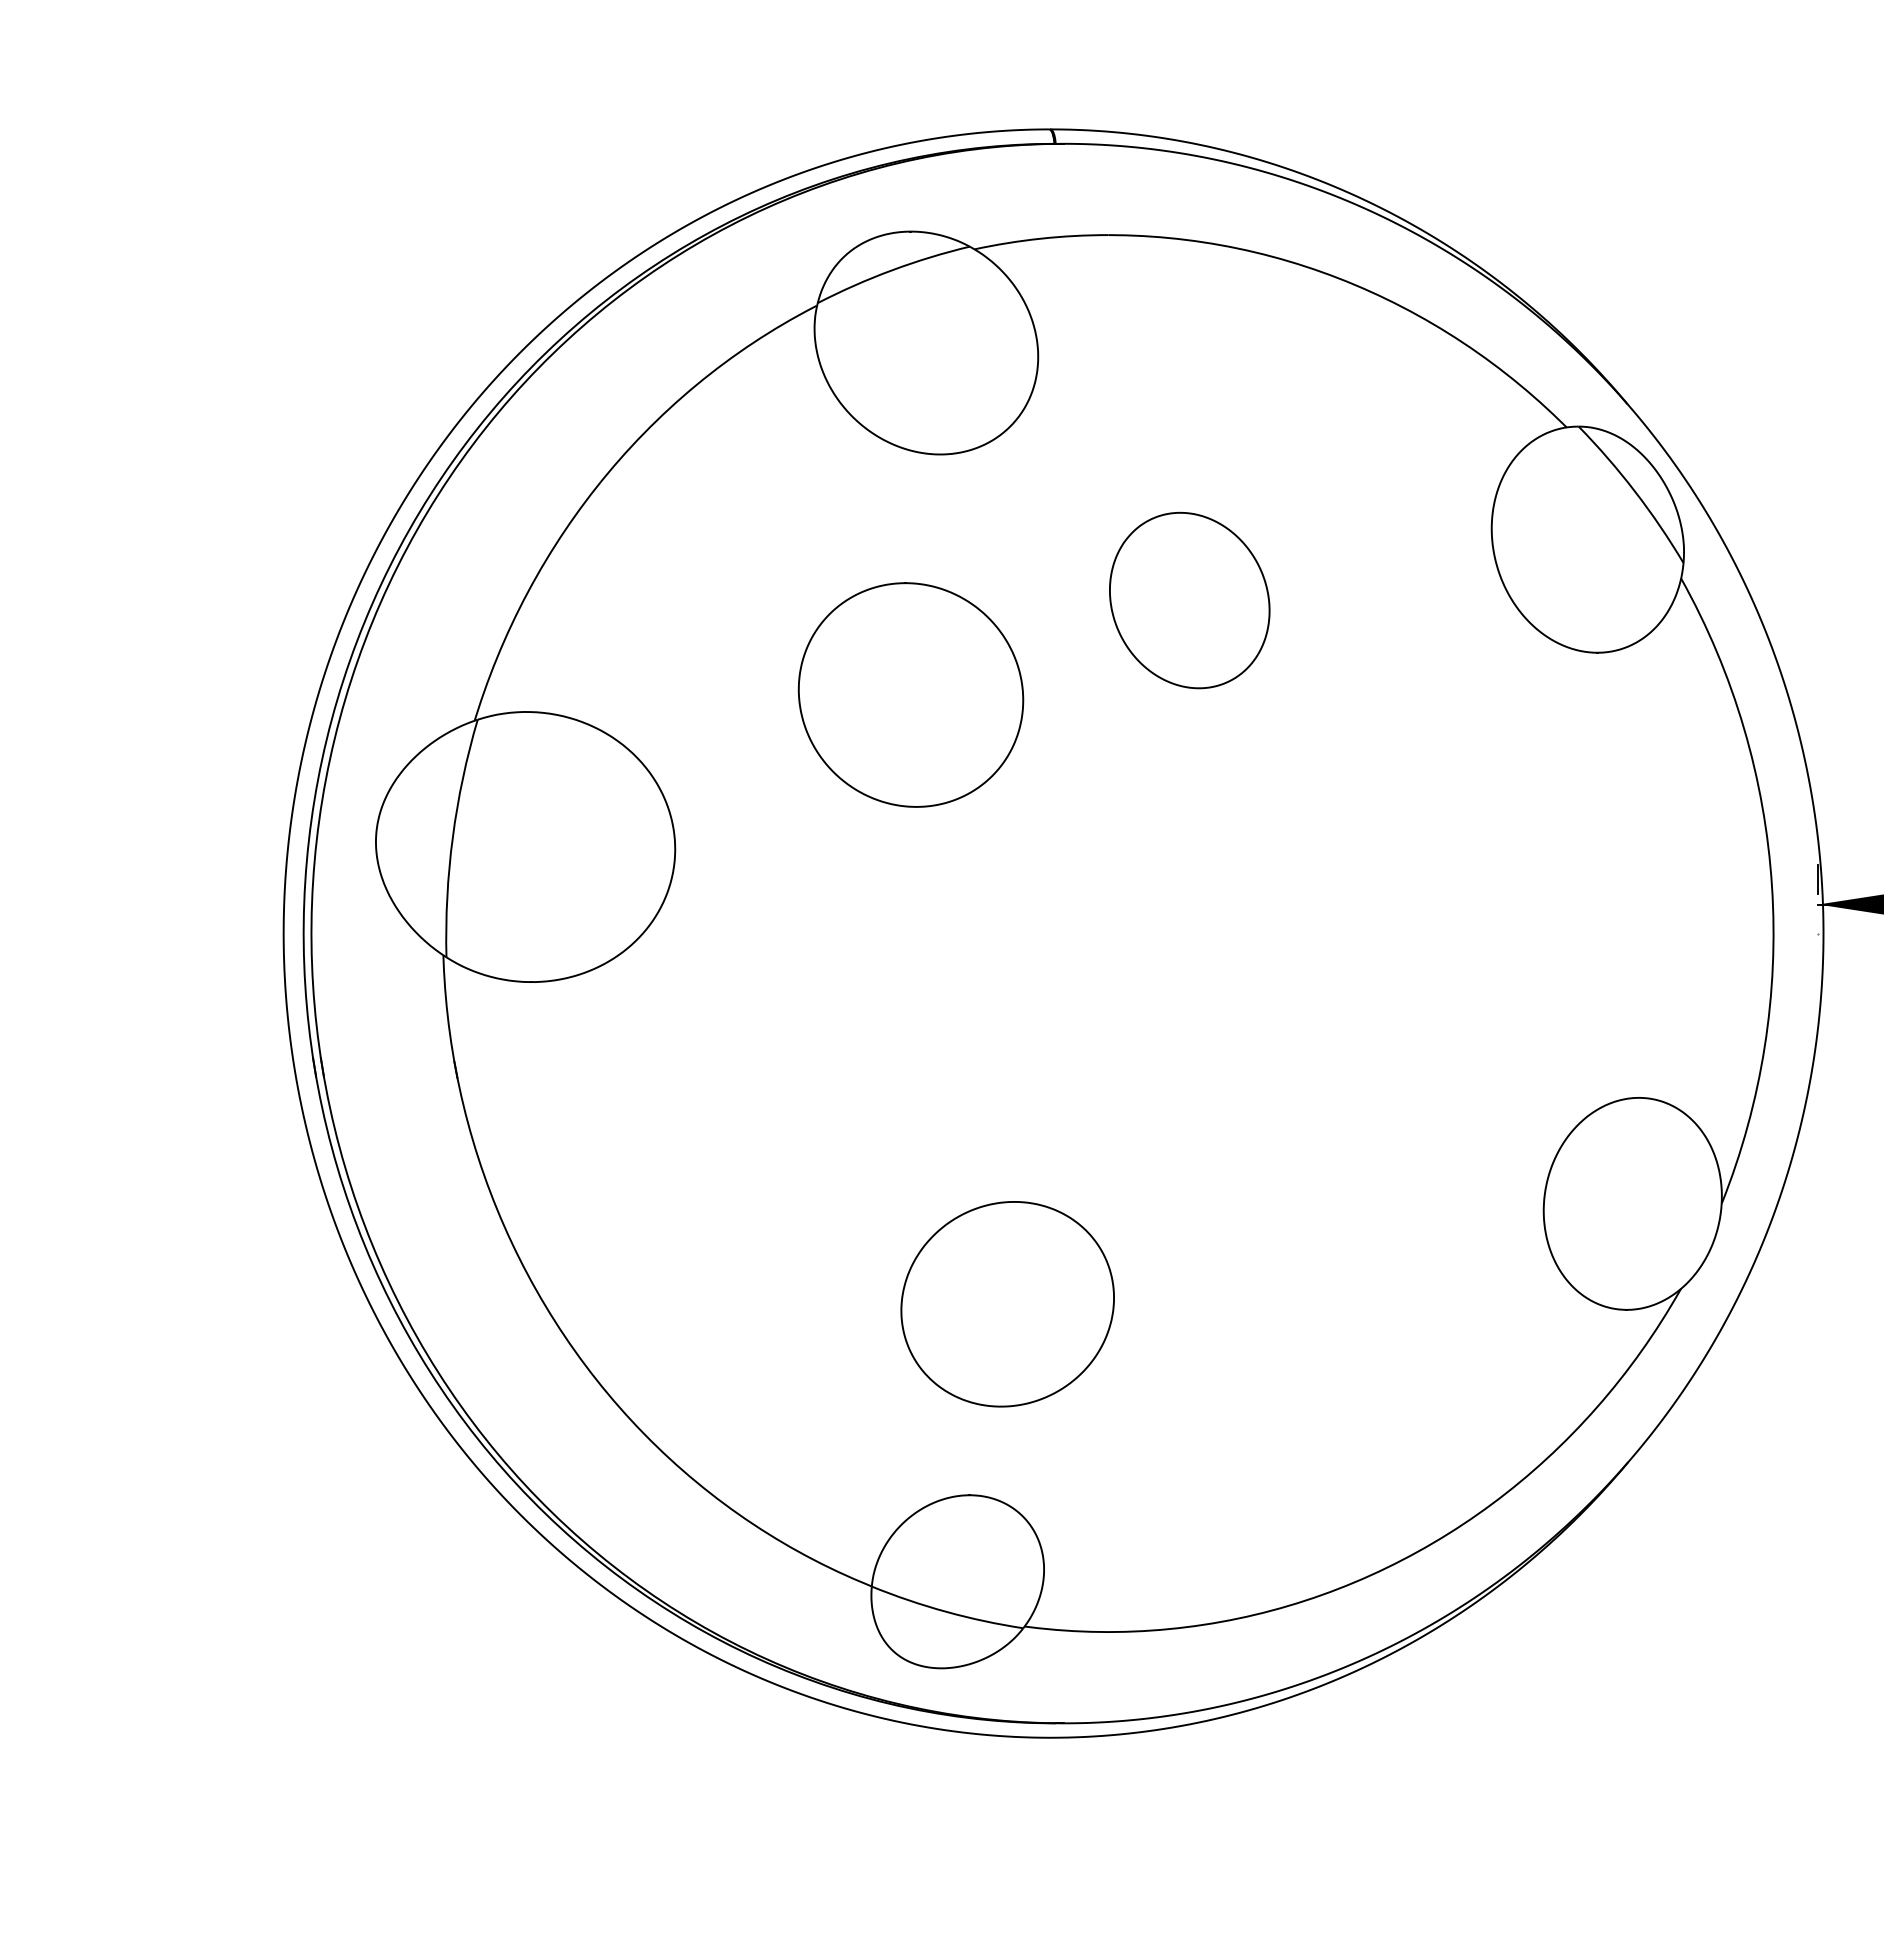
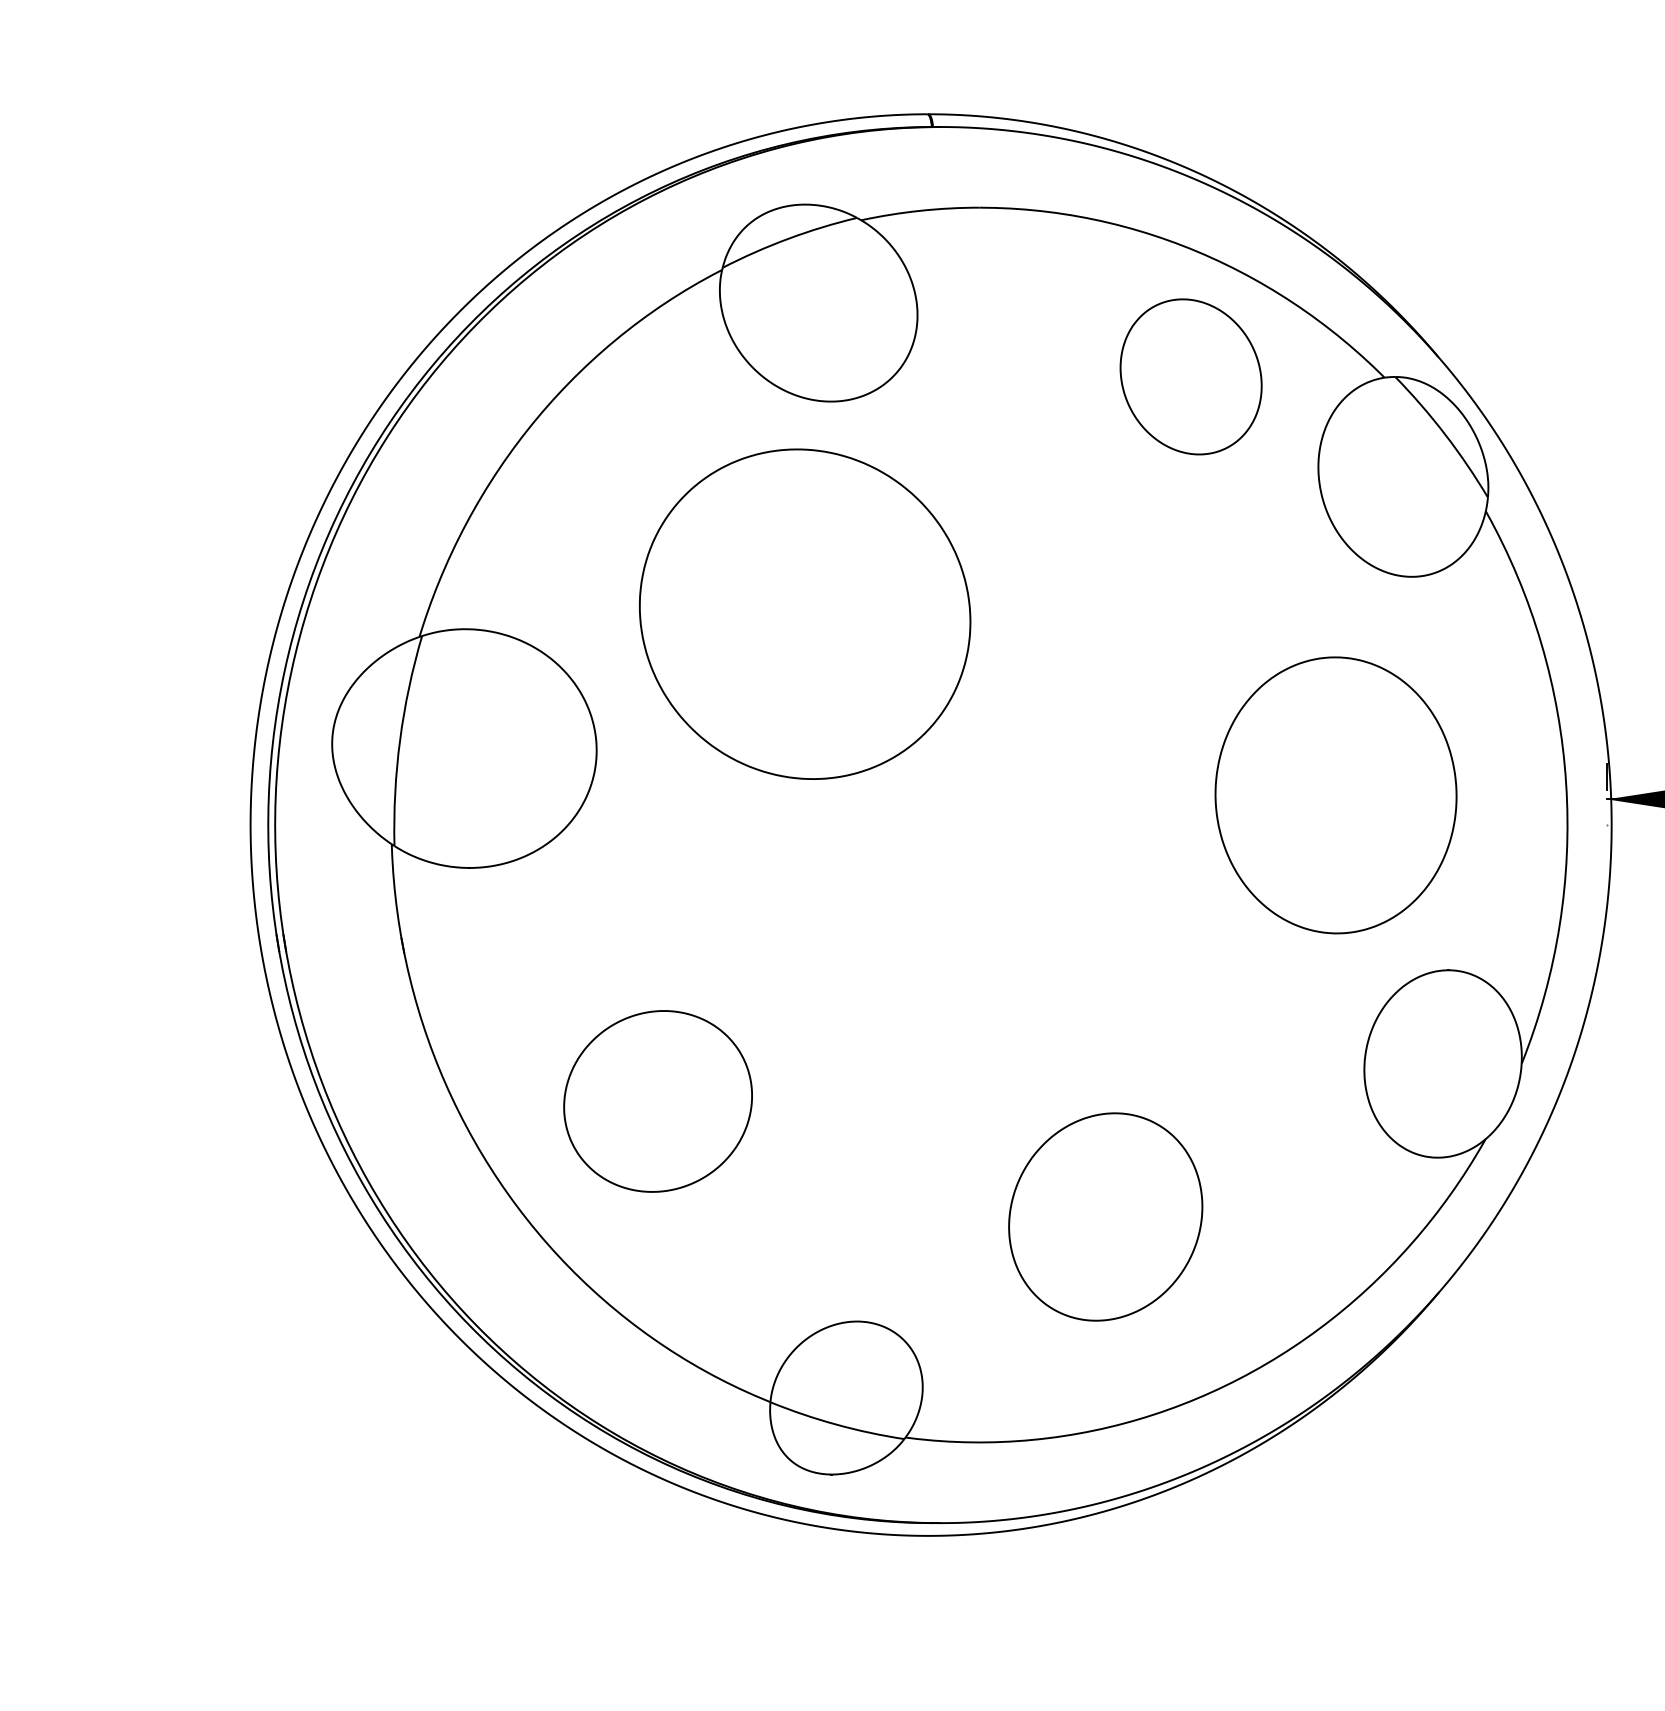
part: (1189, 600) -> (1190, 376), moved
part: (910, 694) -> (804, 613), size x1.67
part: (1511, 900) -> (1335, 795), added
part: (1007, 1304) -> (657, 1101), moved
part: (1250, 1376) -> (1105, 1216), added

